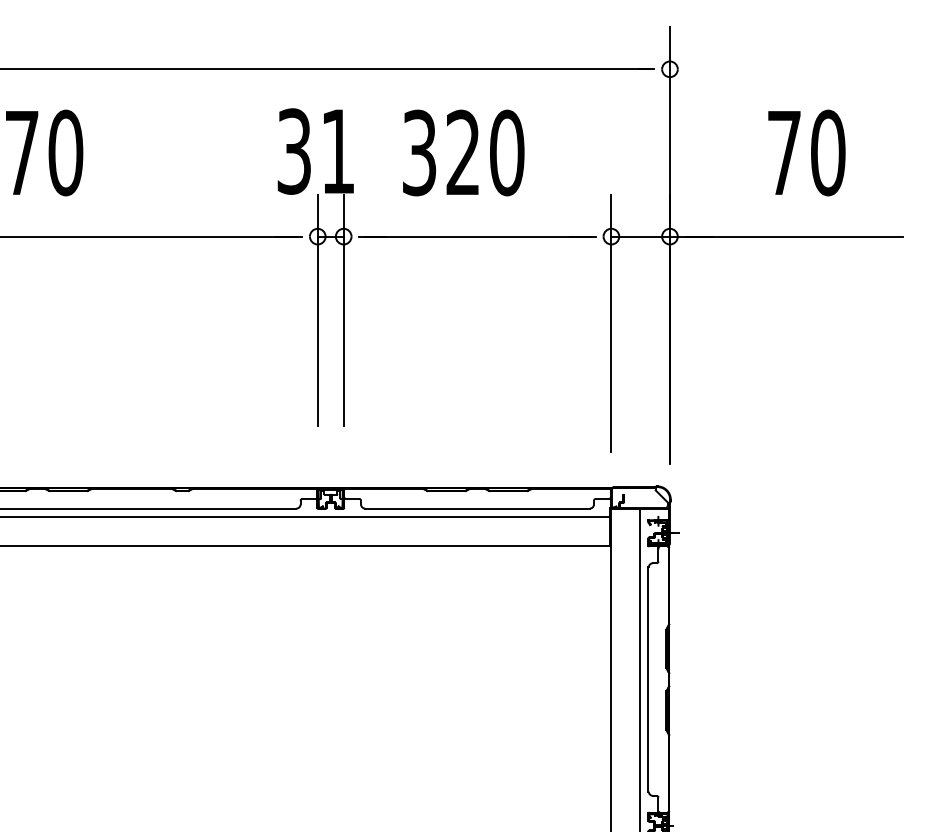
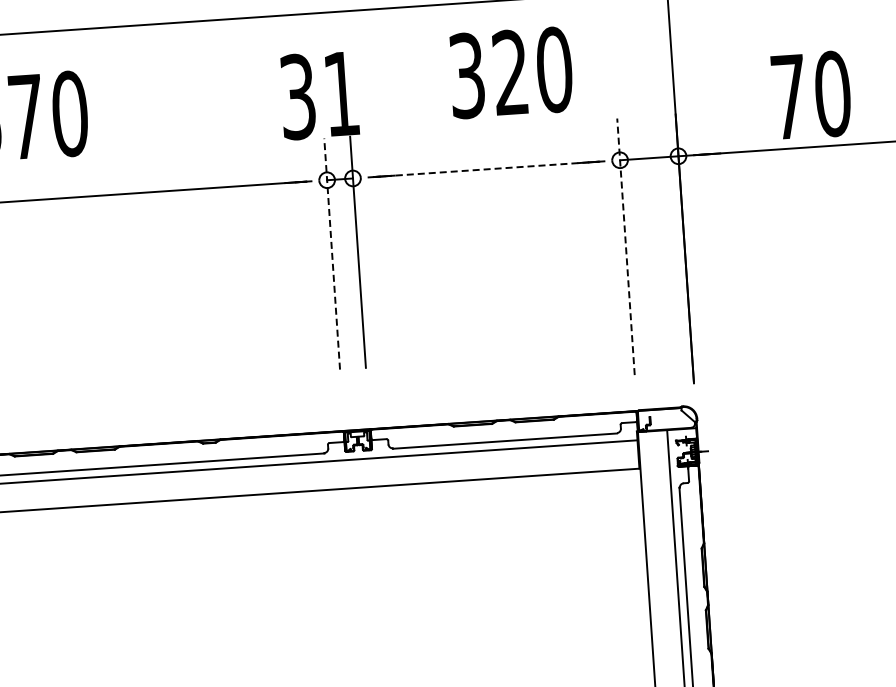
text: (463, 152) -> (510, 72), moved
text: (806, 152) -> (811, 94), moved
line: (477, 236) -> (486, 169), solid -> dashed
line: (317, 310) -> (331, 253), solid -> dashed
line: (611, 323) -> (626, 246), solid -> dashed

